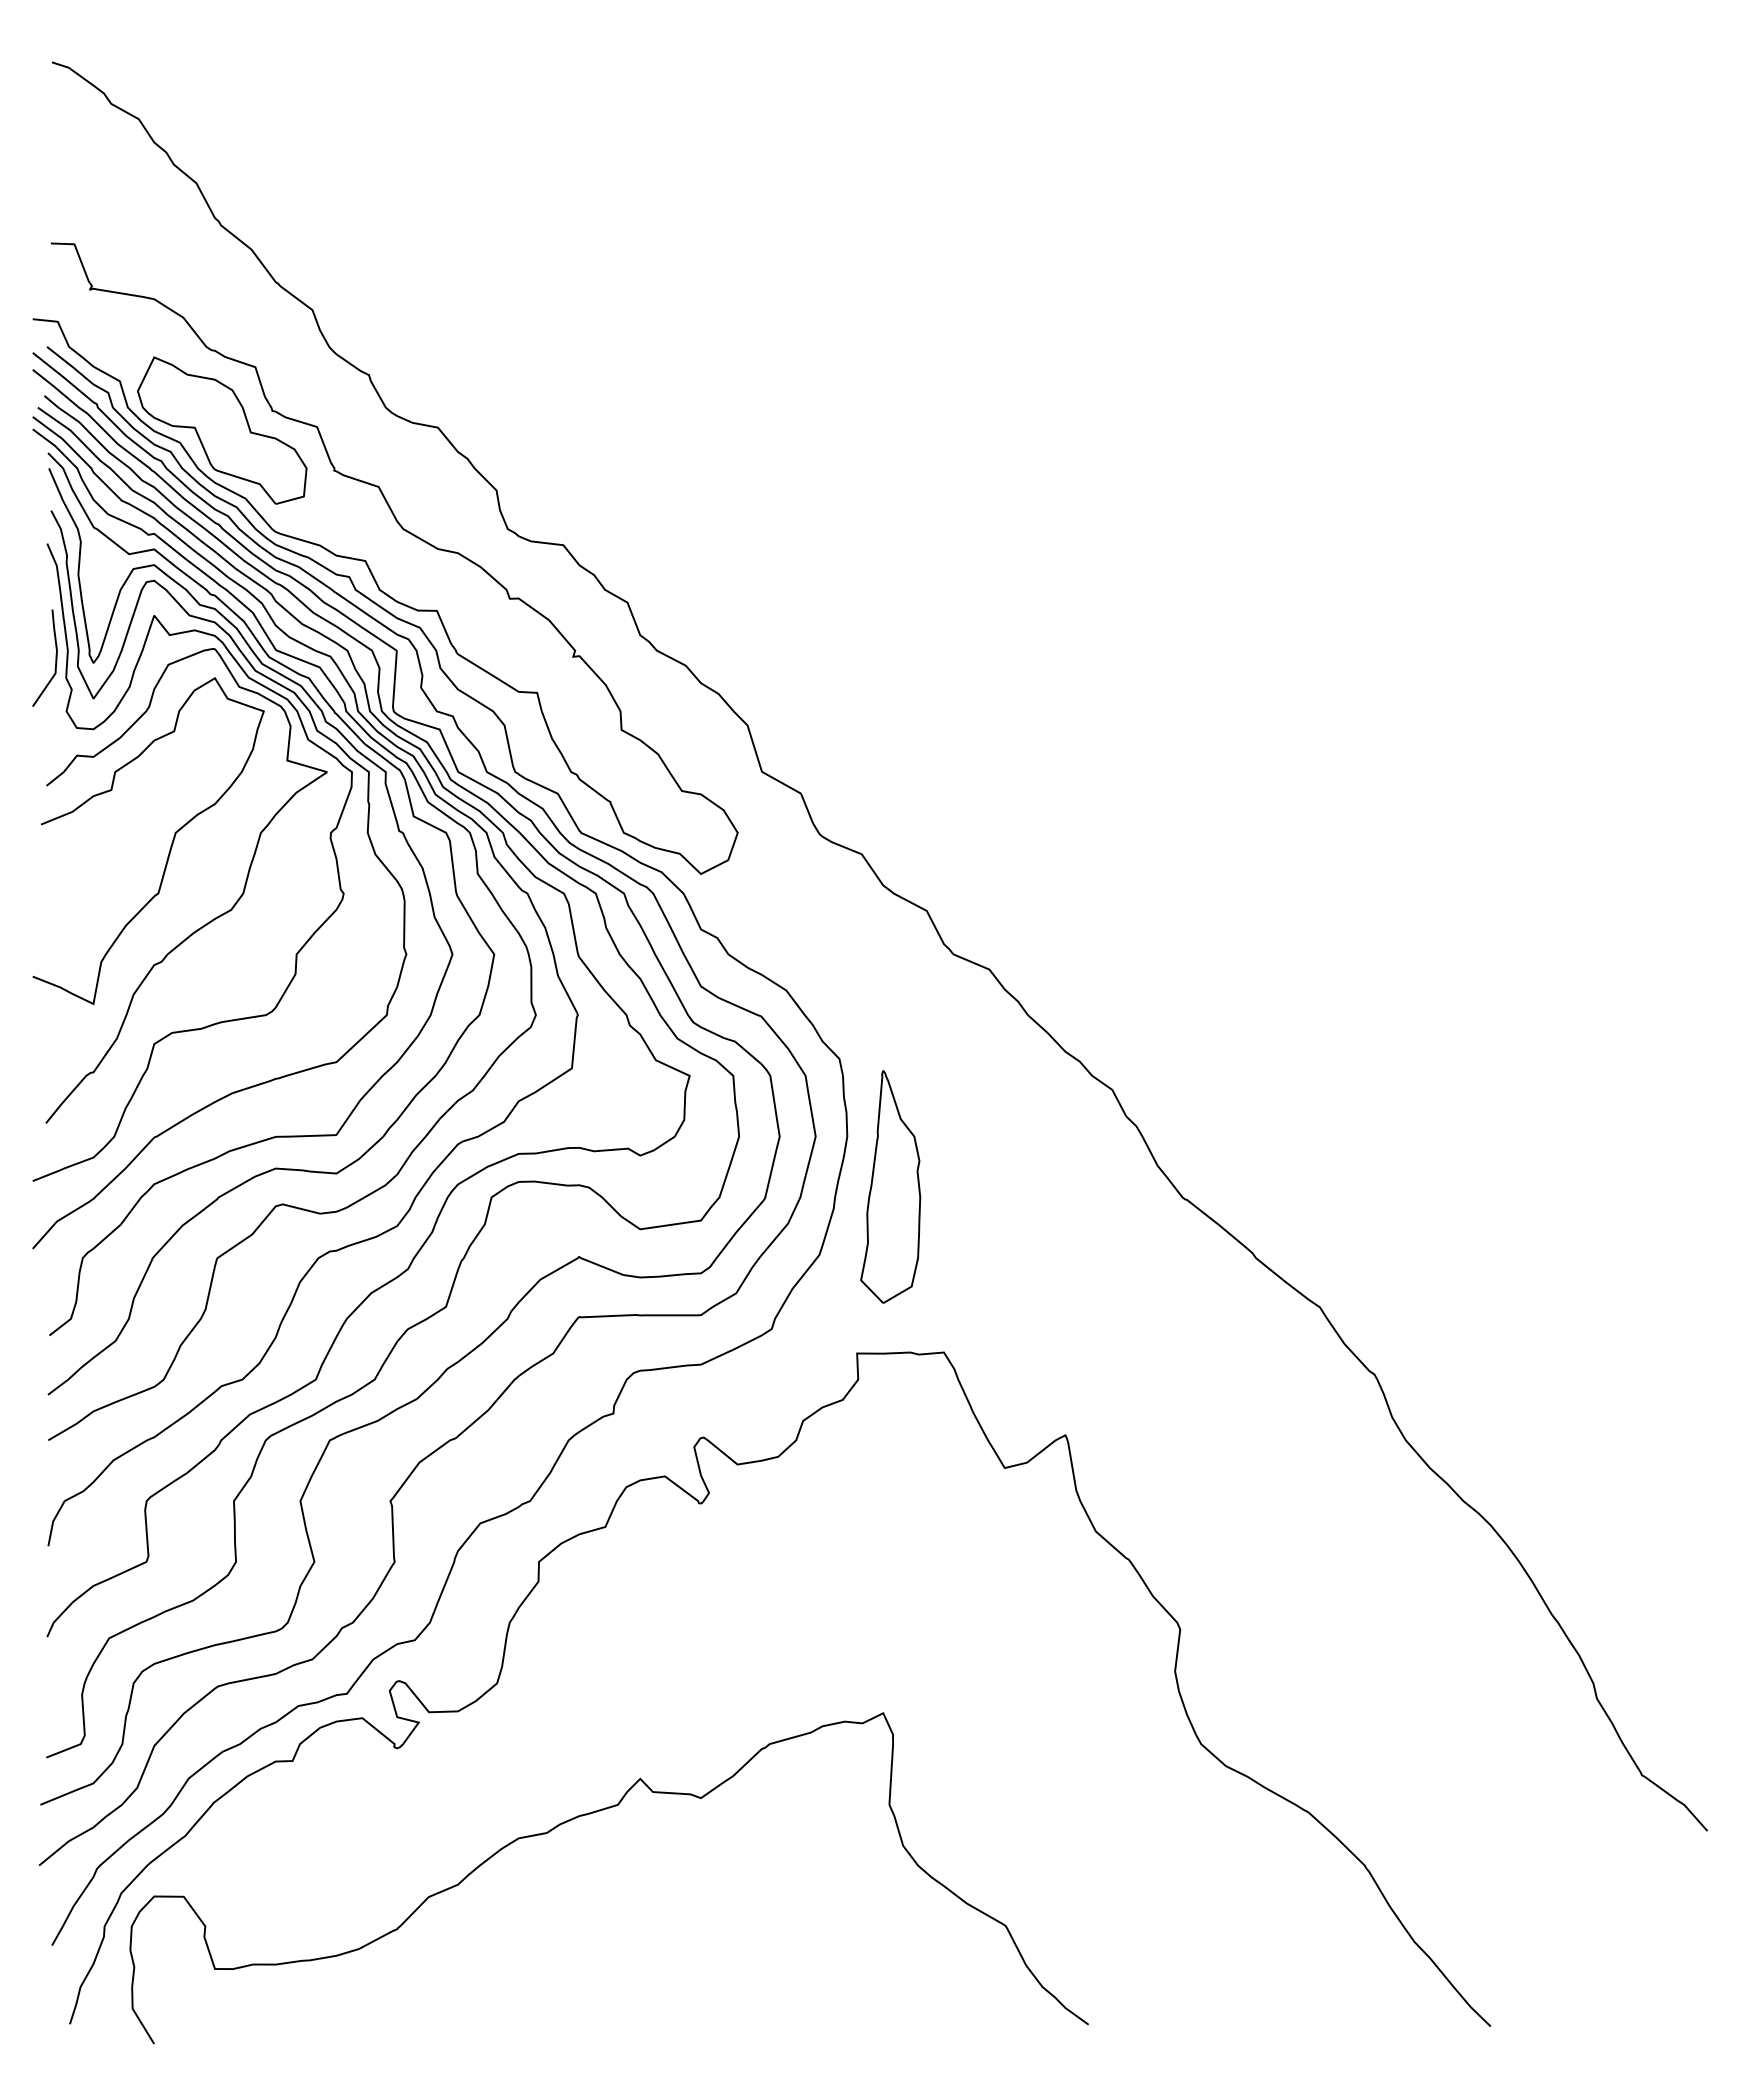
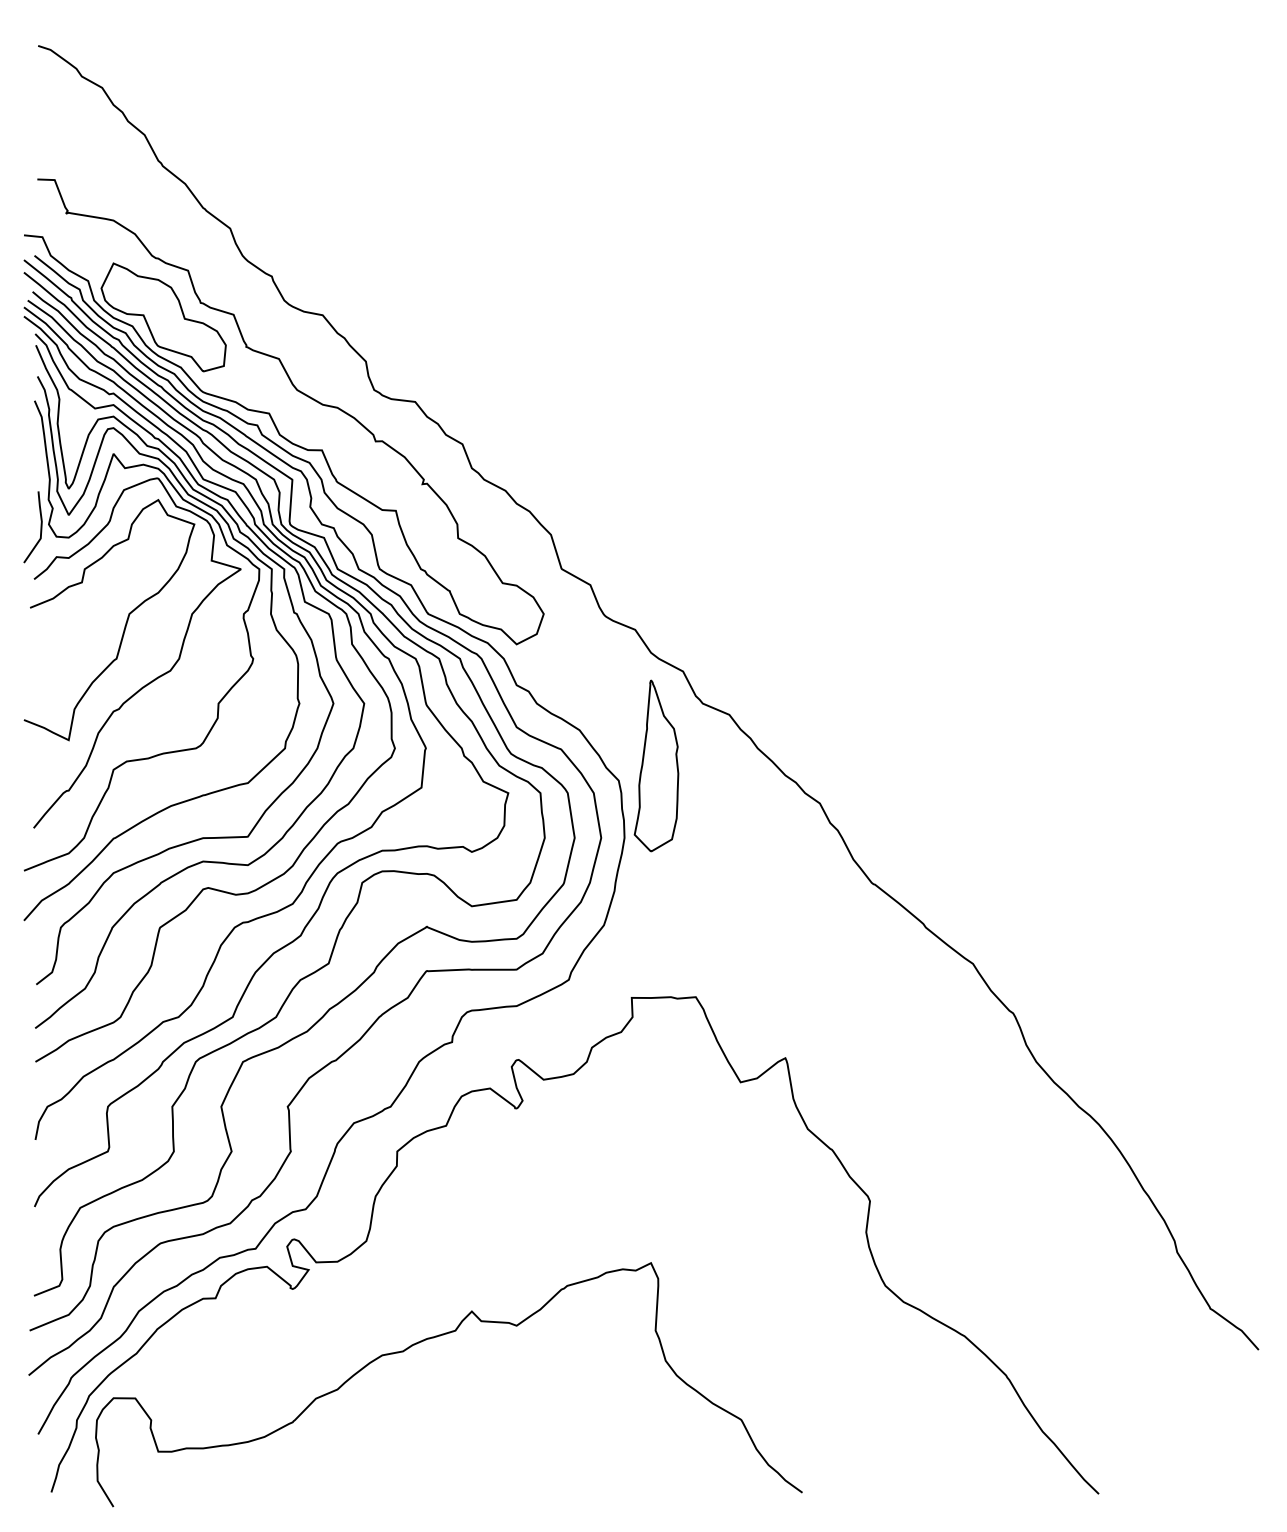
line: (55, 657) -> (40, 526), moved
part: (890, 1186) -> (656, 765), moved

